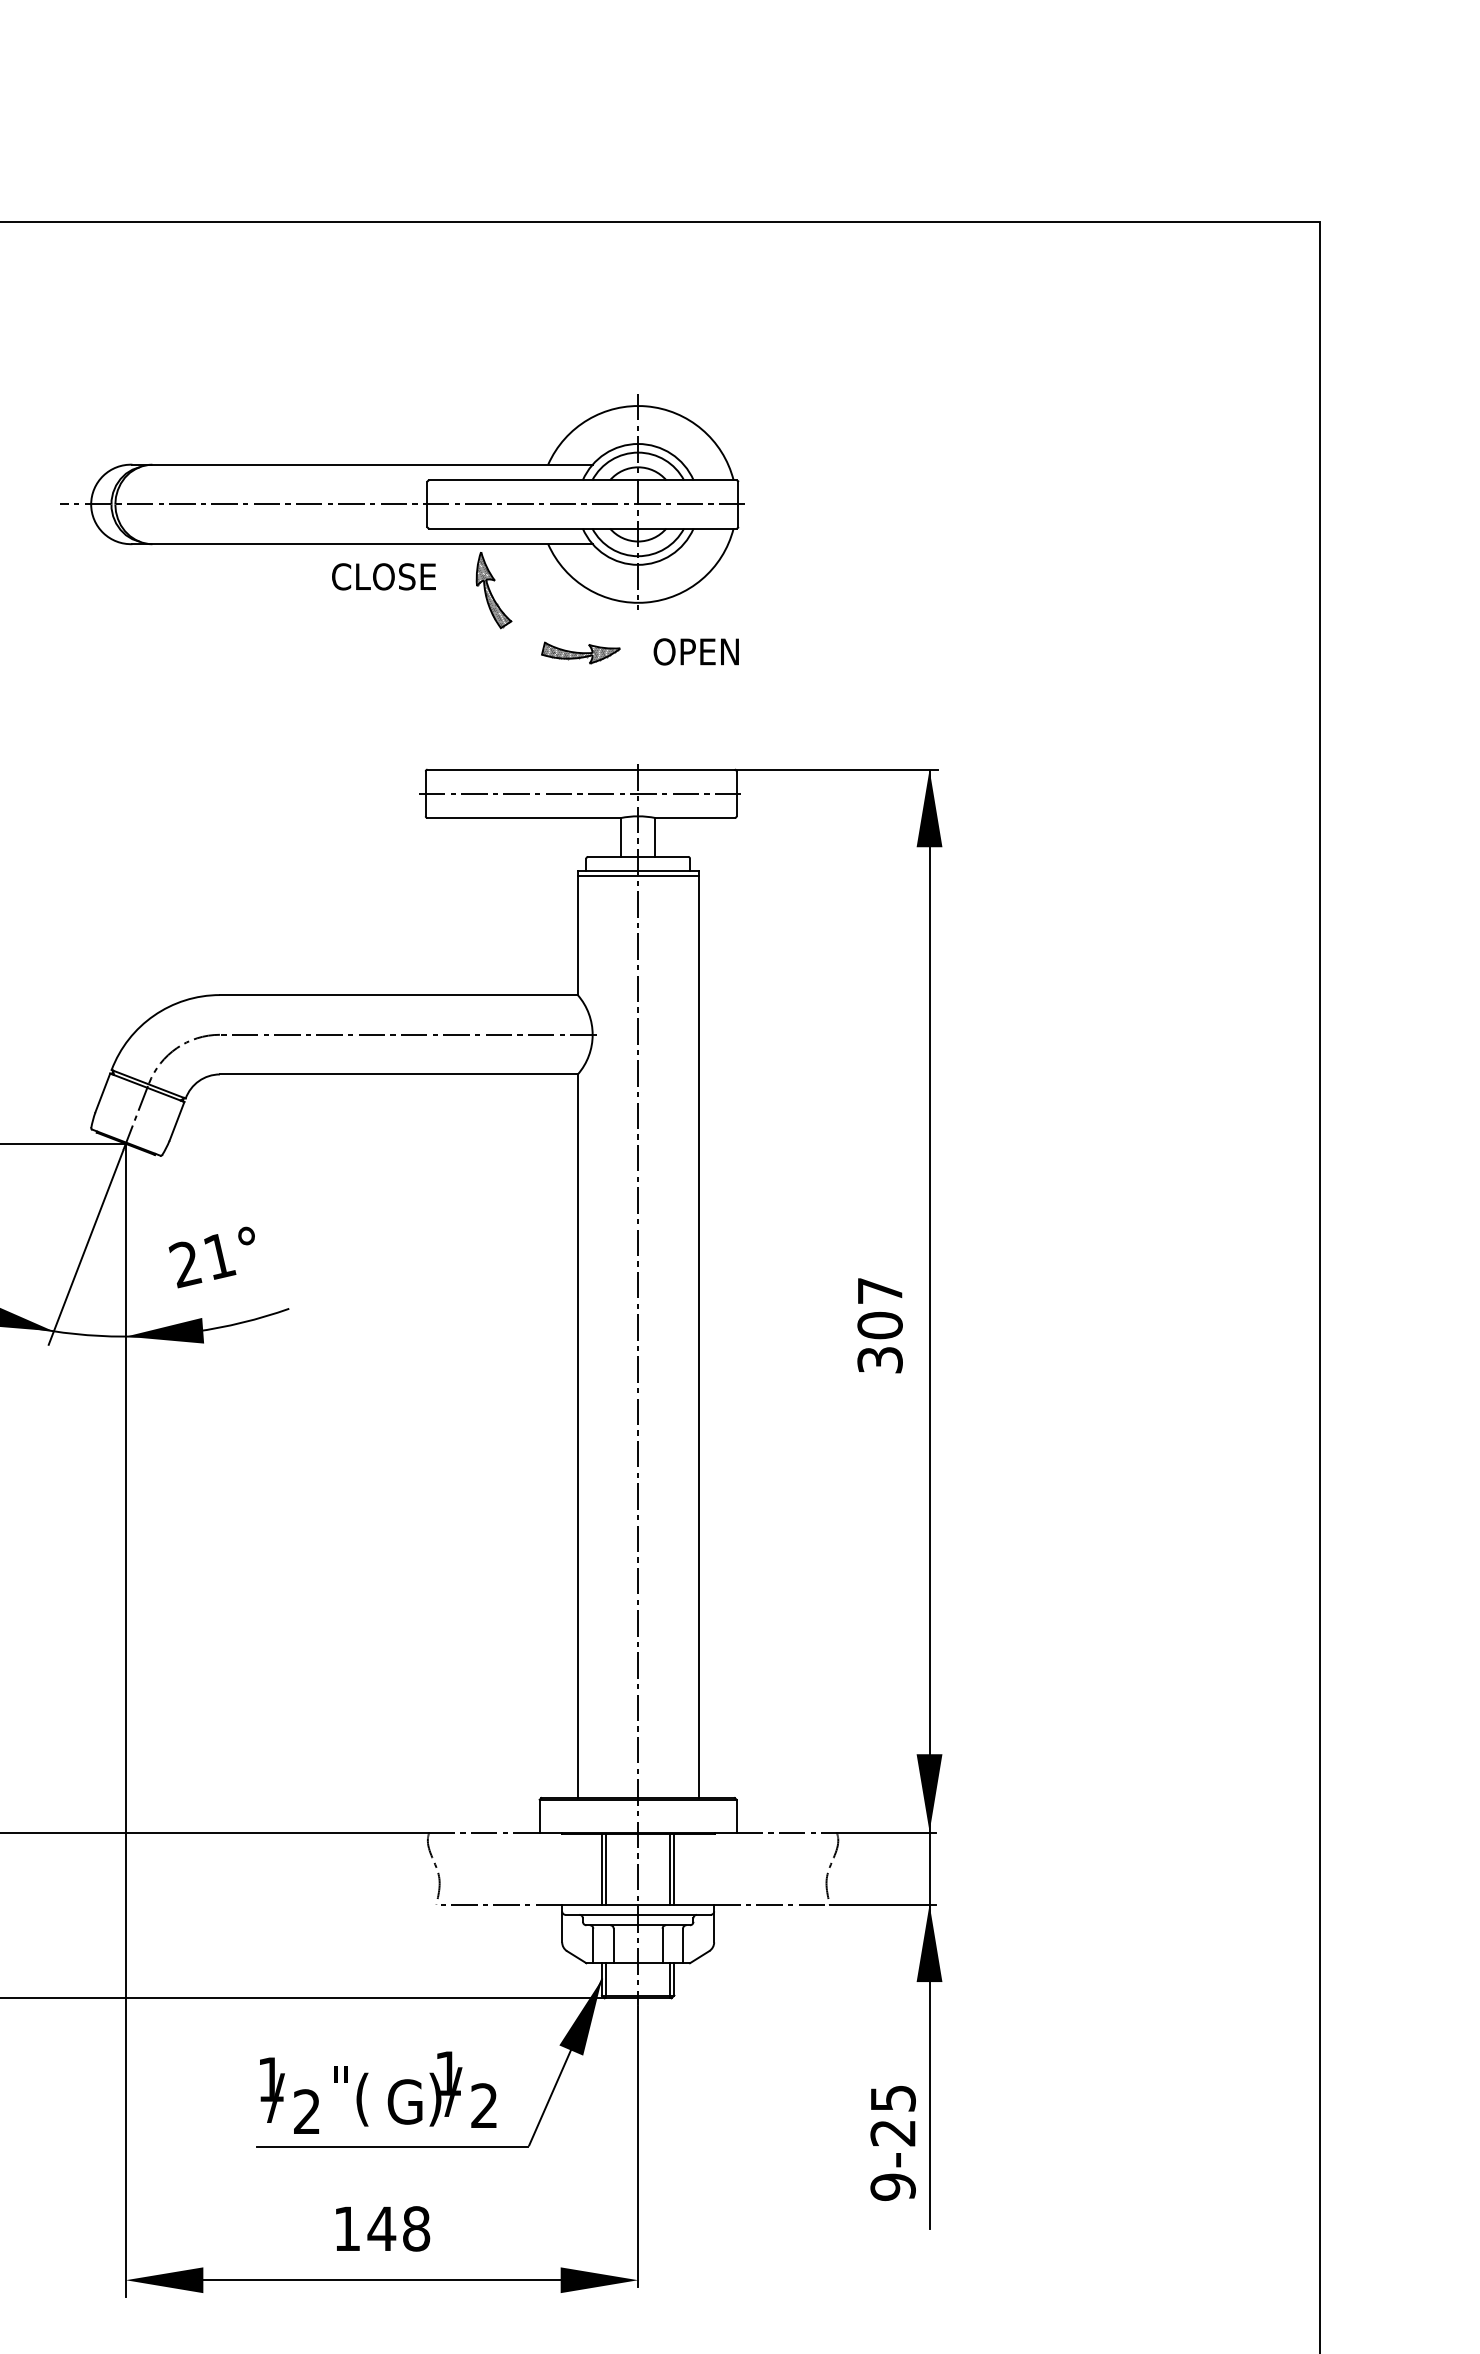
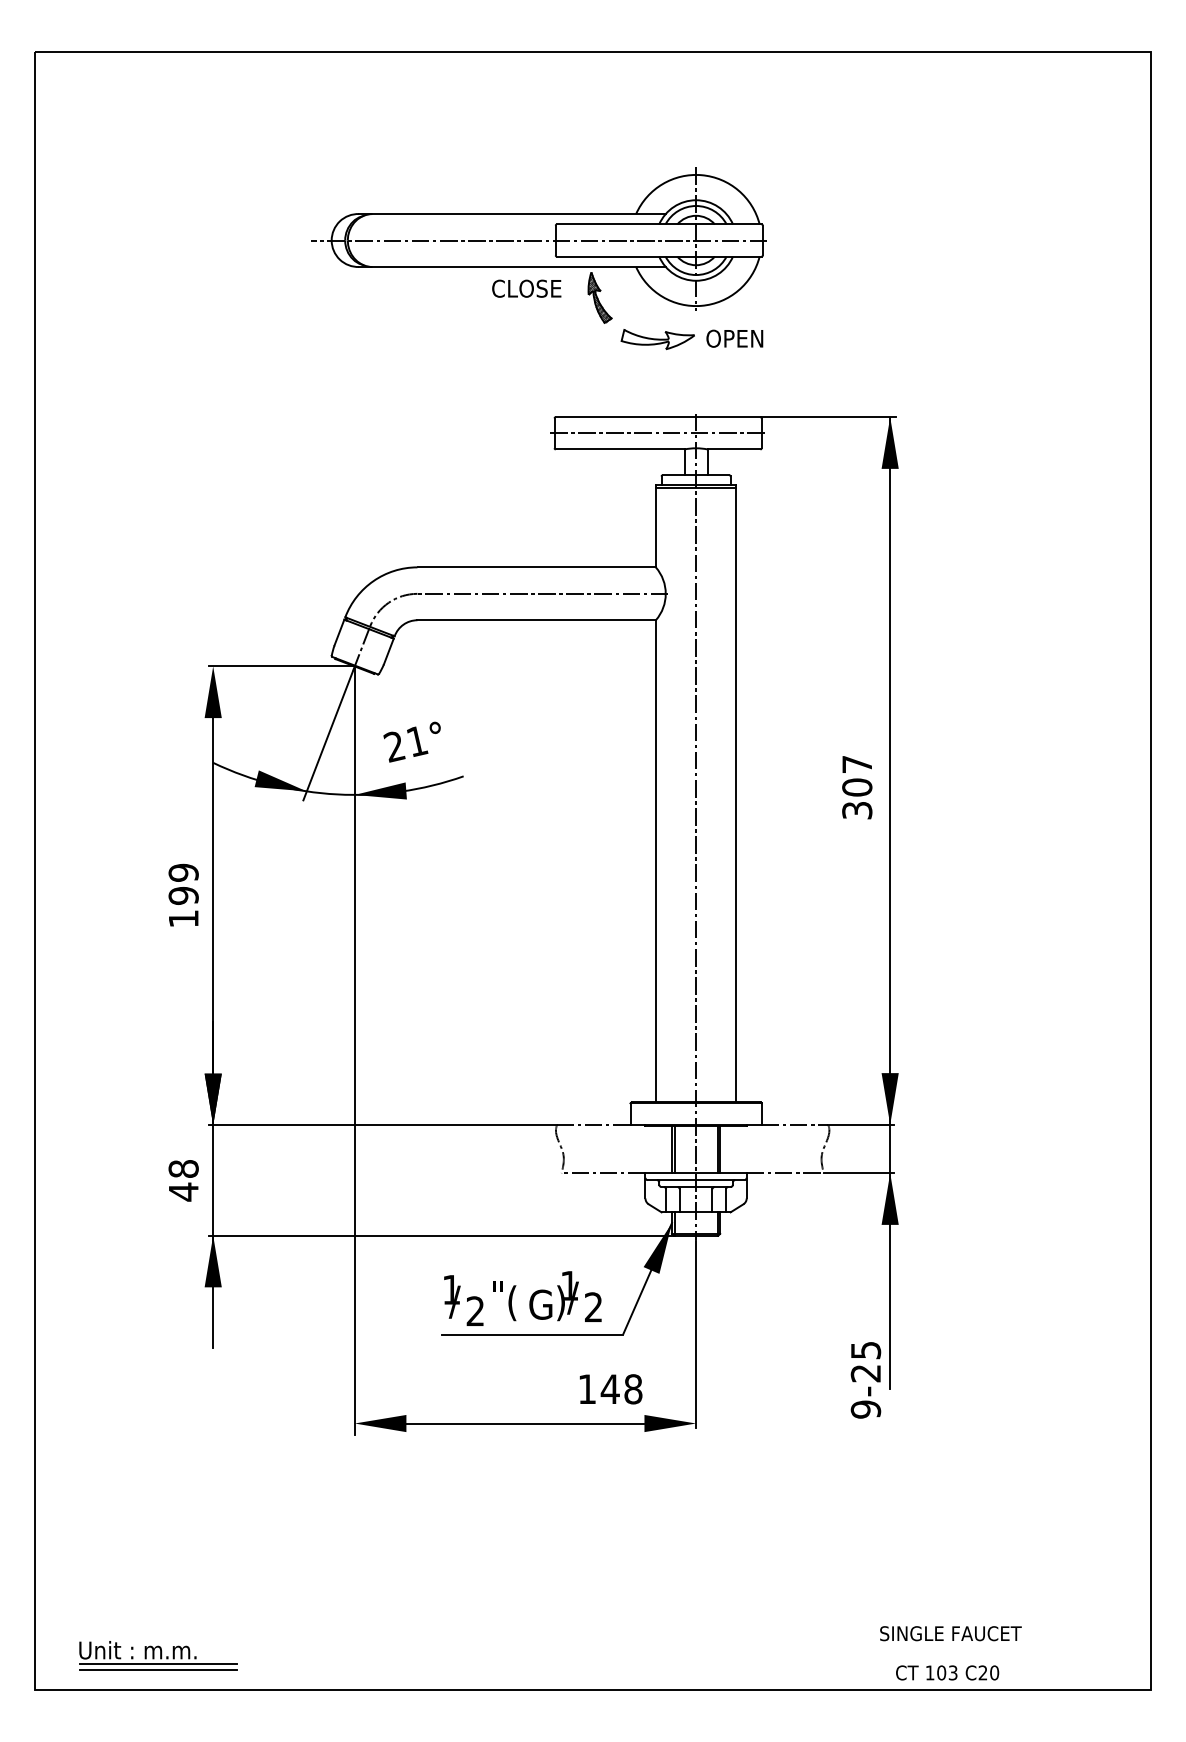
part: (580, 653) -> (657, 339), size x1.4
text: (892, 2143) -> (865, 1380), moved
text: (382, 2229) -> (610, 1389), moved

